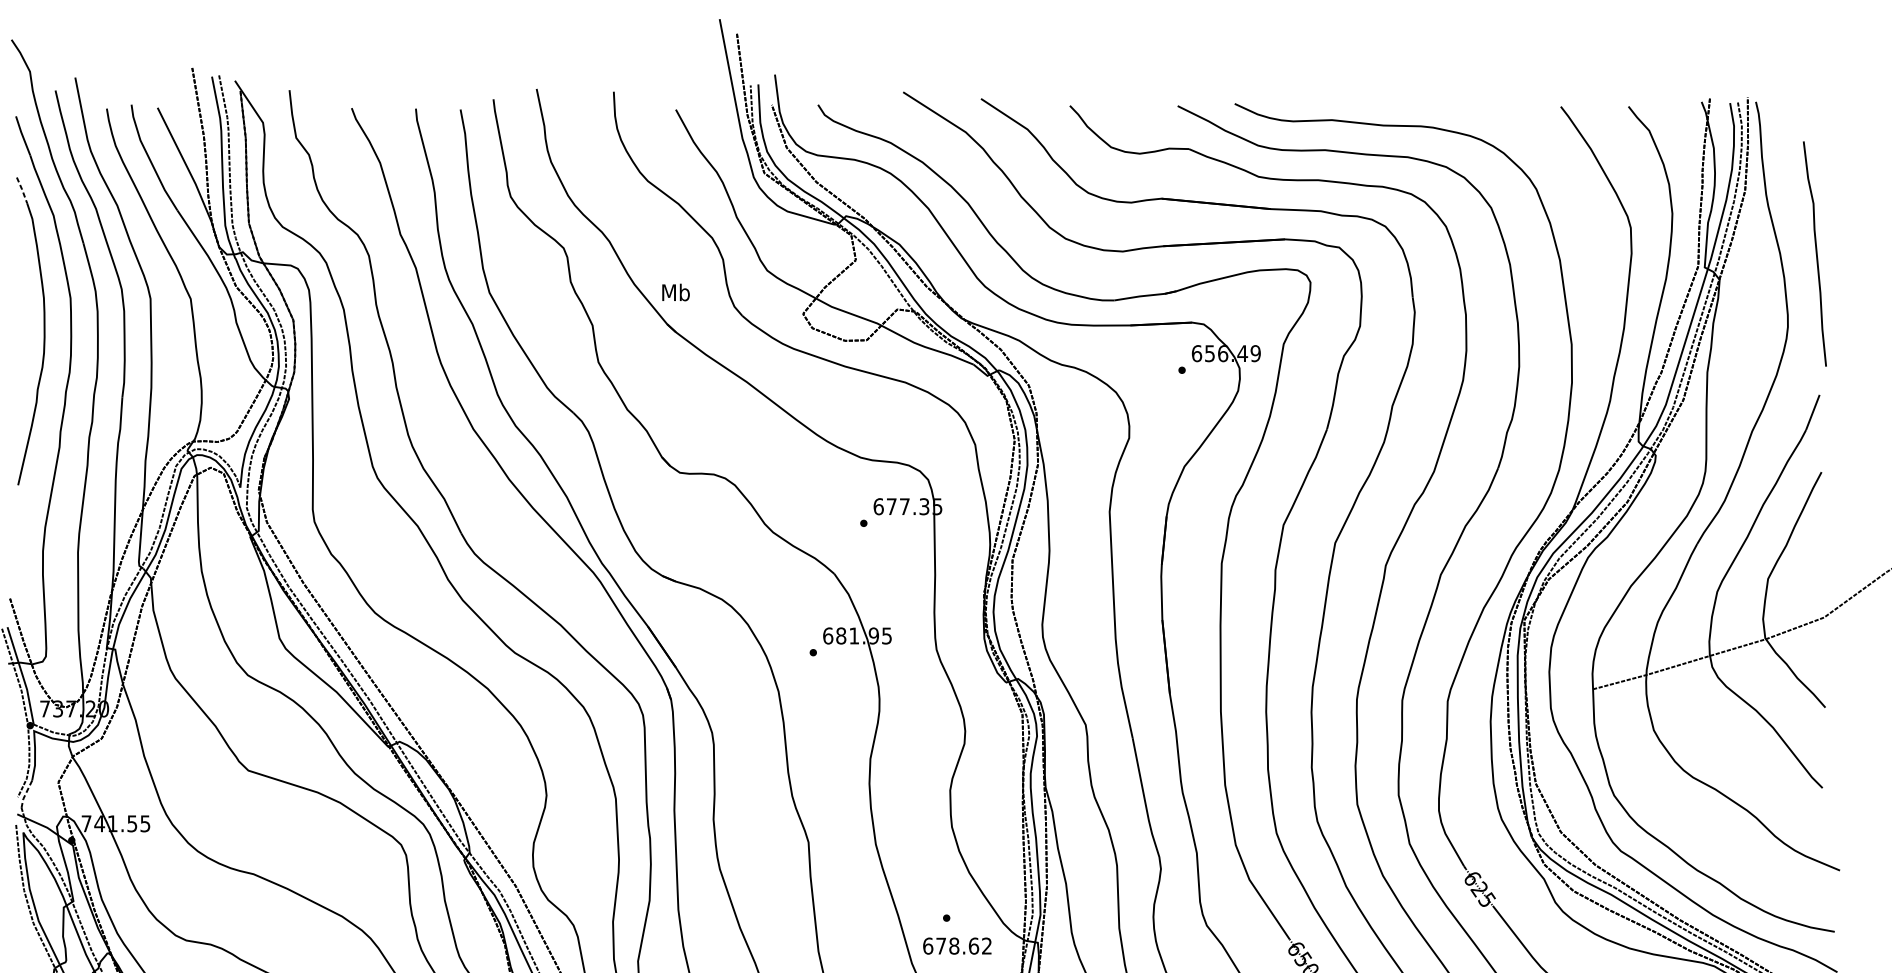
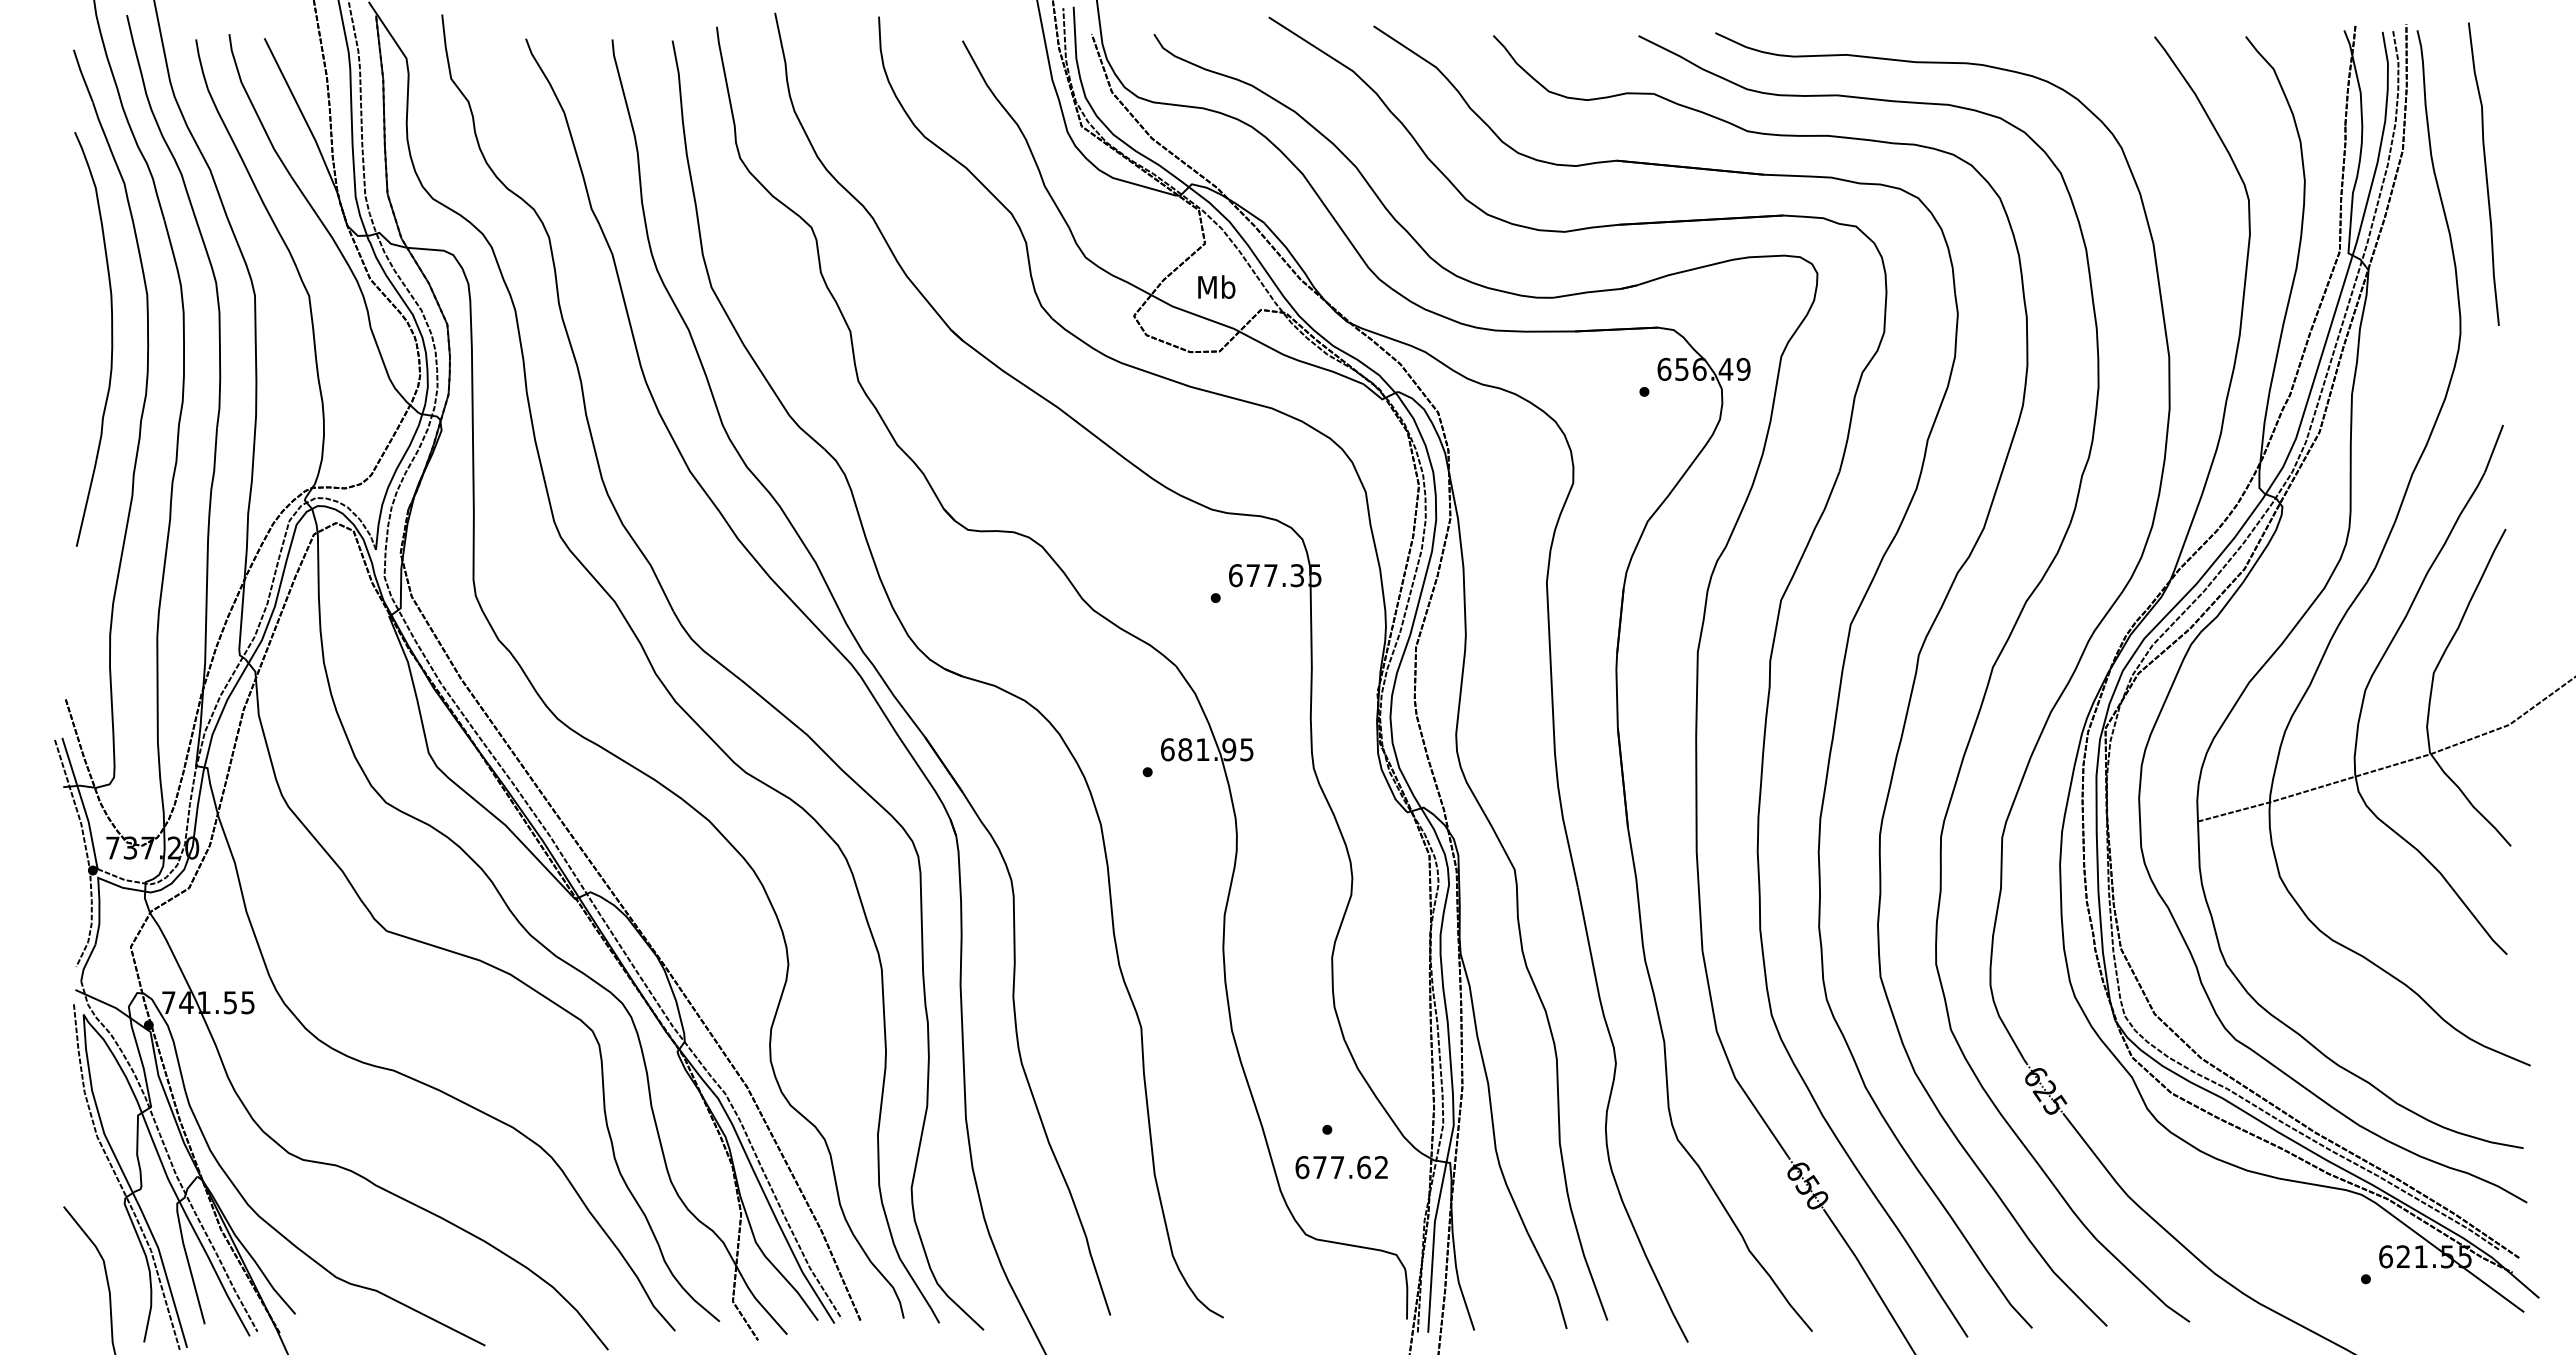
line: (22, 190) -> (82, 149), dashed -> solid
curve: (1816, 253) -> (2485, 173), moved
text: (675, 292) -> (1216, 286), moved
line: (25, 794) -> (86, 963), dashed -> solid
text: (954, 946) -> (1337, 1167), 678.62 -> 677.62

